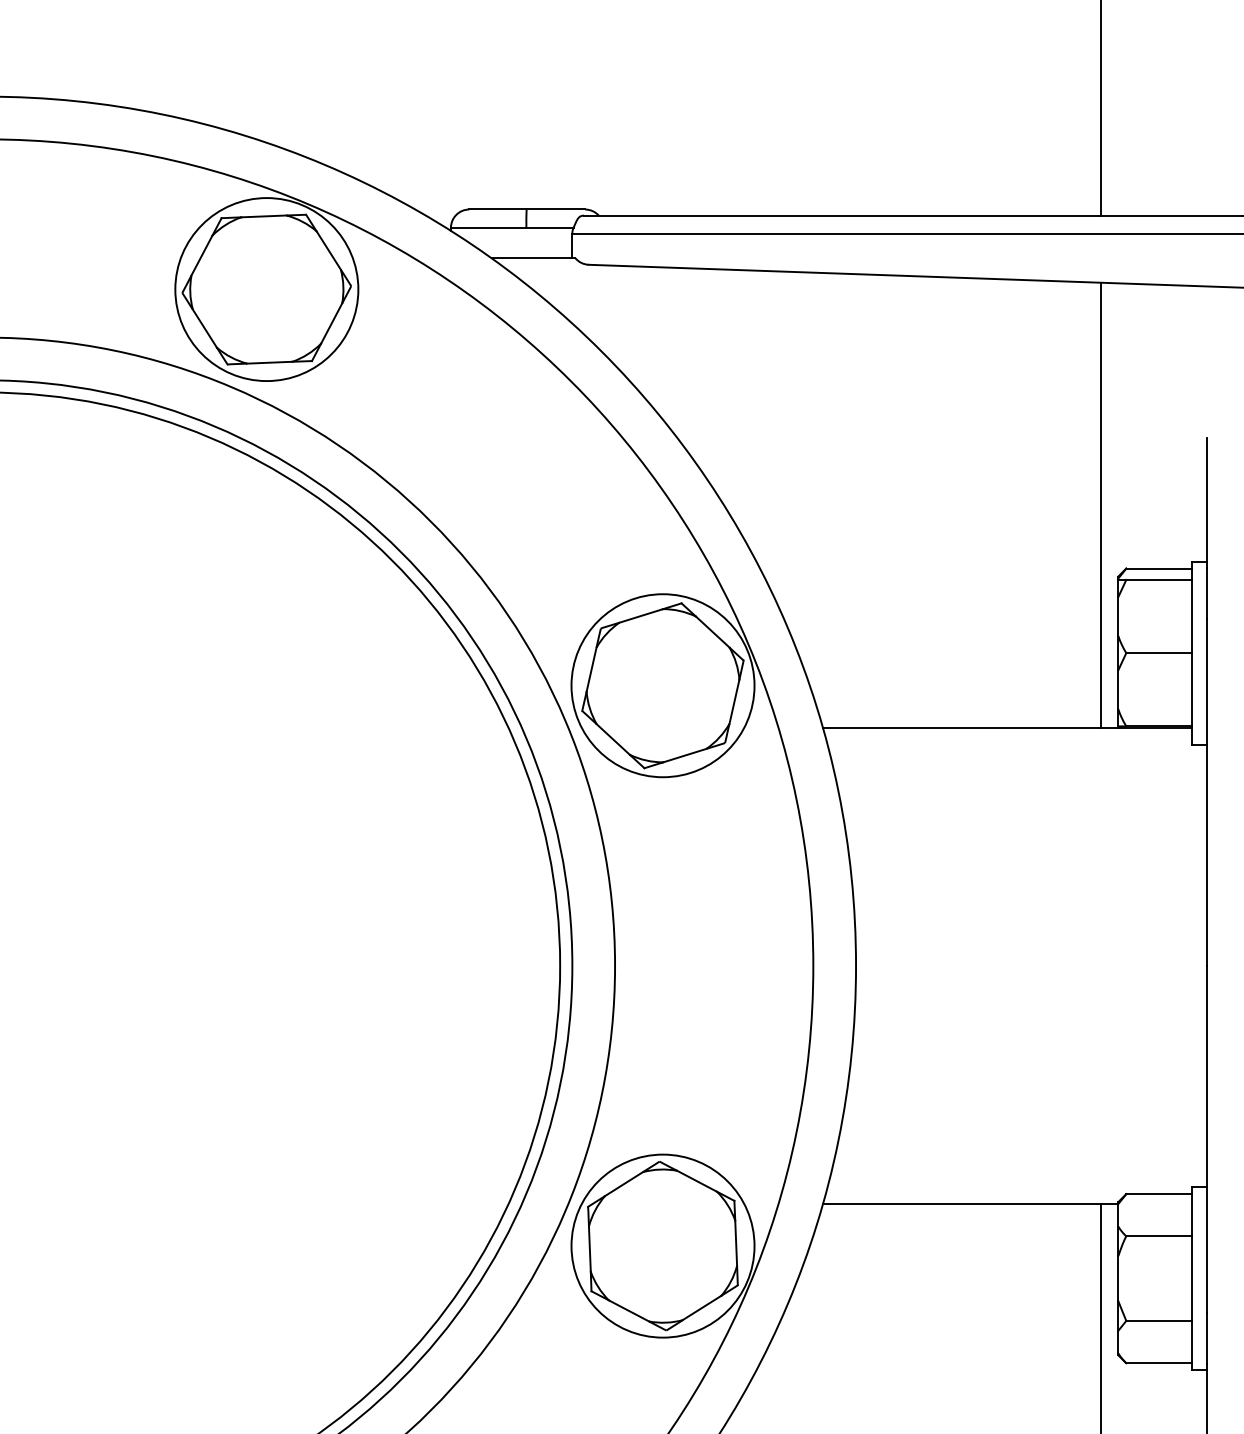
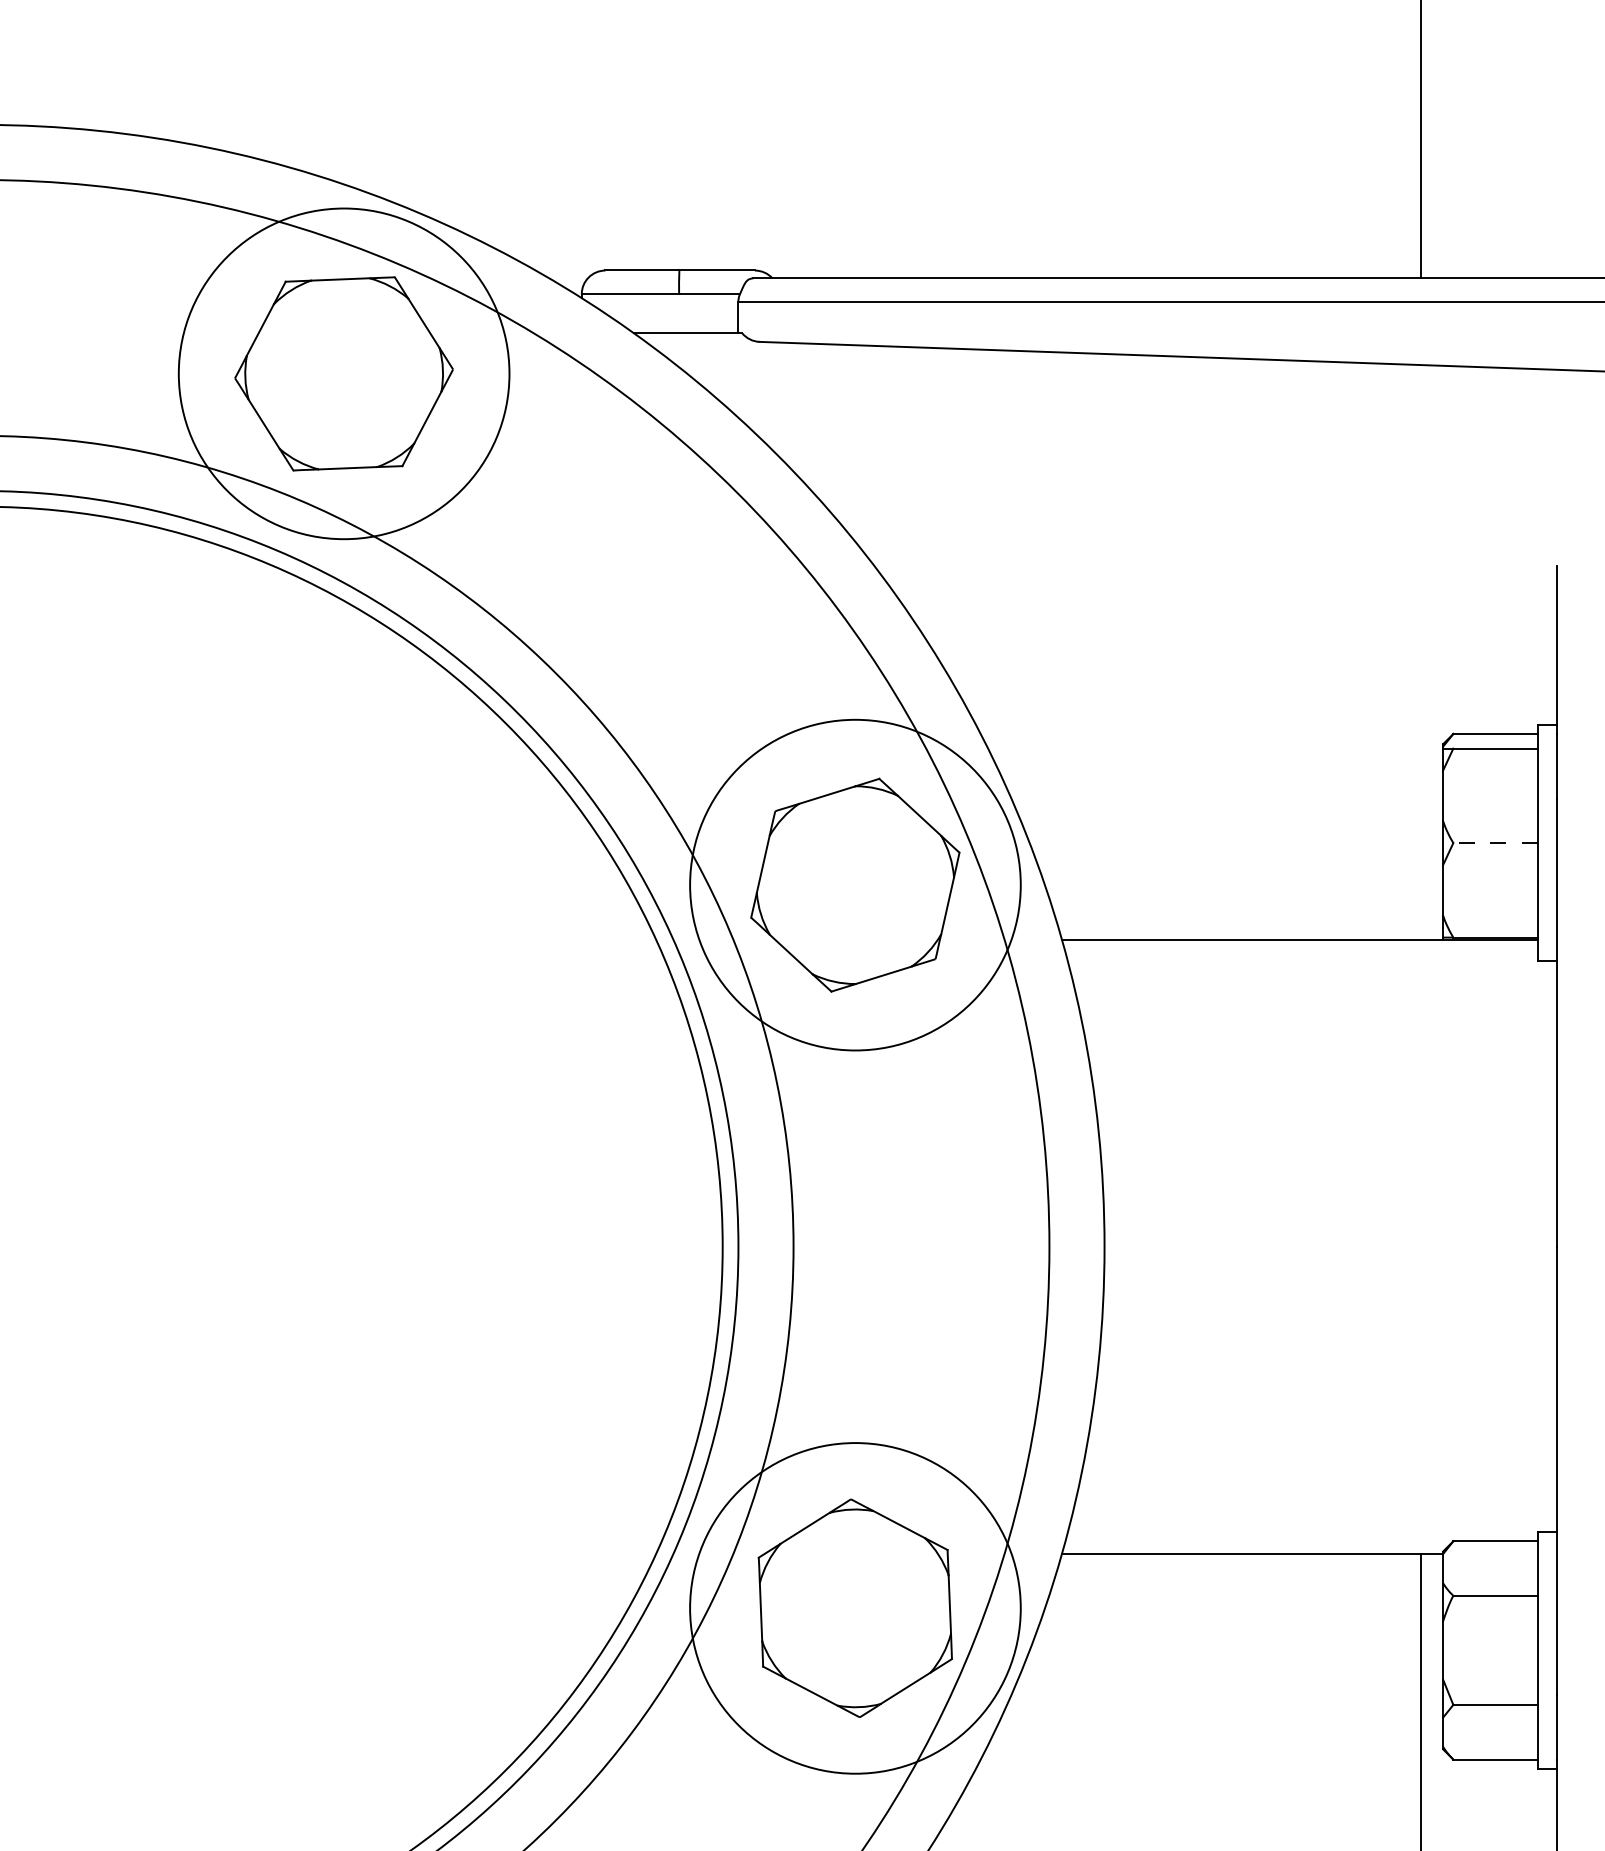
circle: (266, 289) -> (343, 373), size x1.4
line: (1101, 505) -> (1421, 652), removed
line: (1158, 653) -> (1494, 843), solid -> dashed
circle: (662, 685) -> (854, 884), size x1.4
circle: (662, 1245) -> (854, 1607), size x1.4

